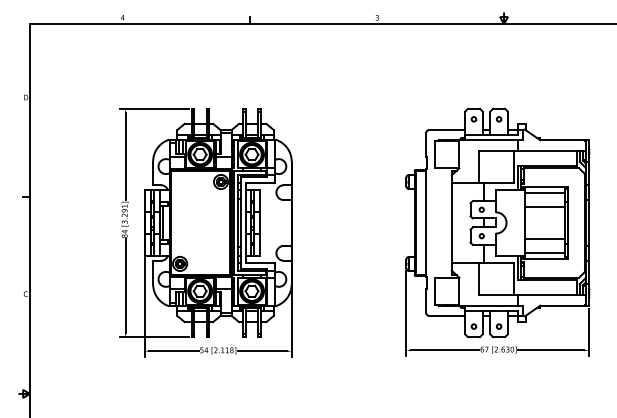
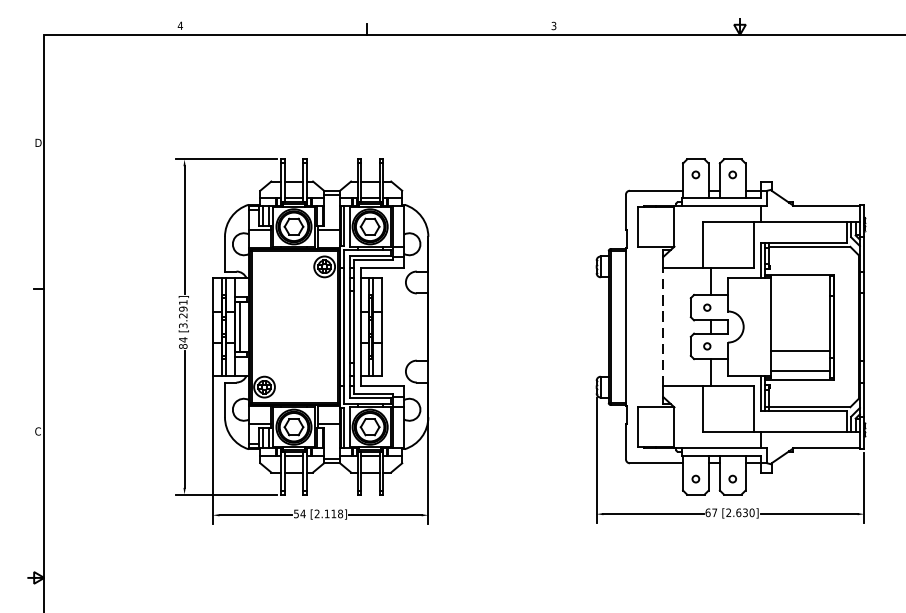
line: (545, 192) -> (800, 282), removed
line: (545, 206) -> (800, 302), removed
line: (451, 222) -> (662, 326), solid -> dashed

